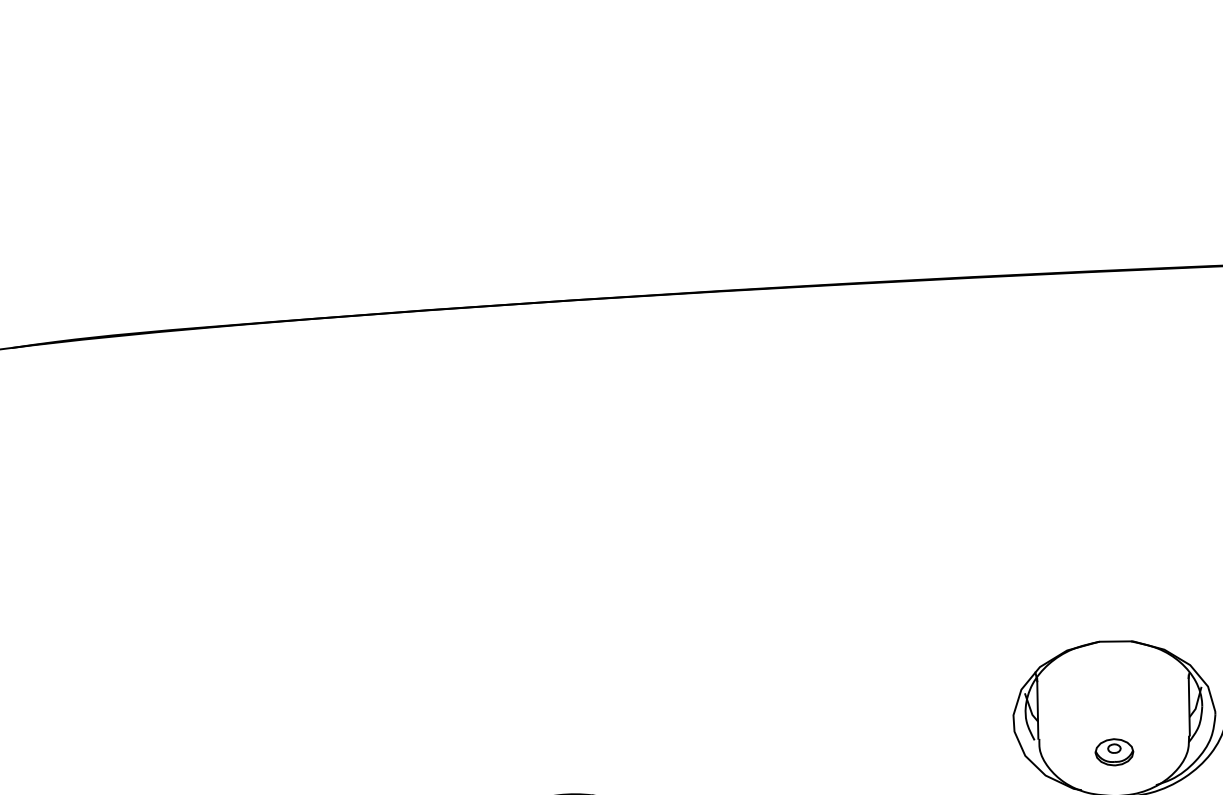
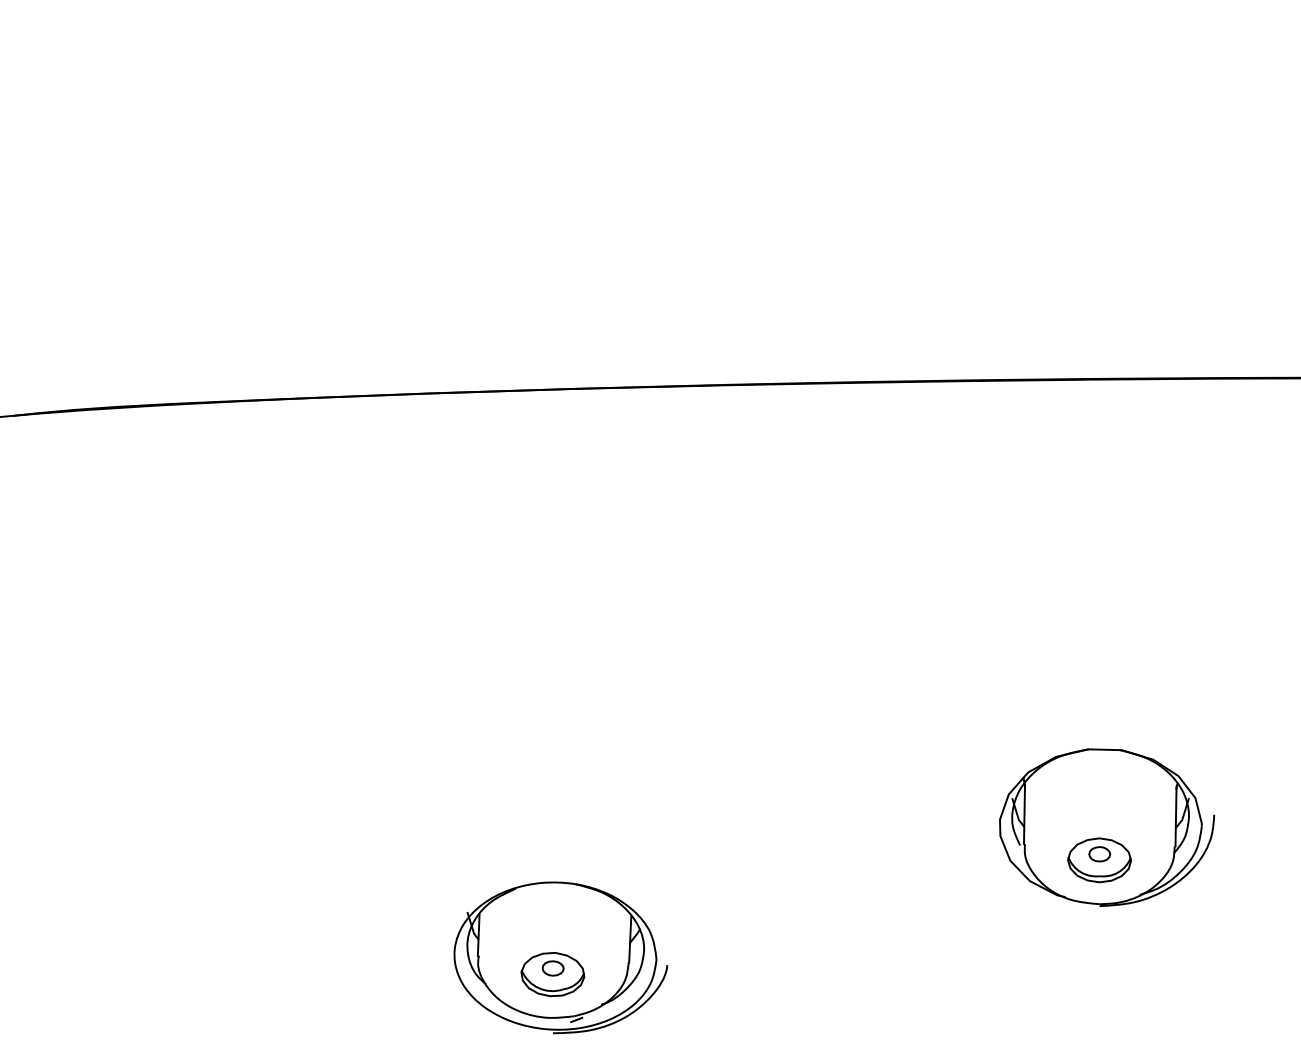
part: (1114, 752) -> (1099, 860), size x1.67

